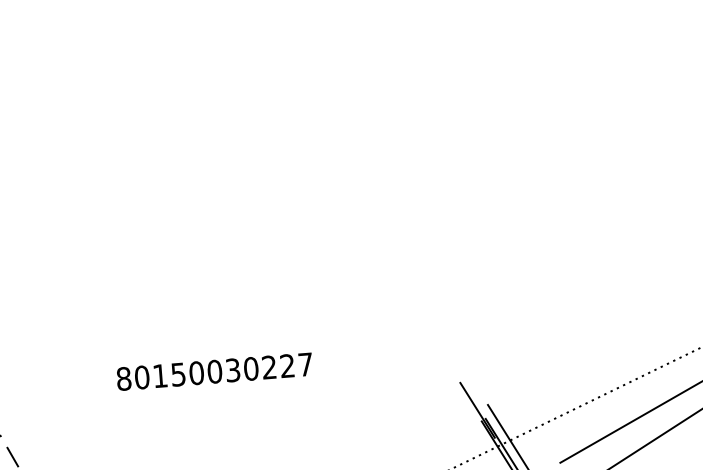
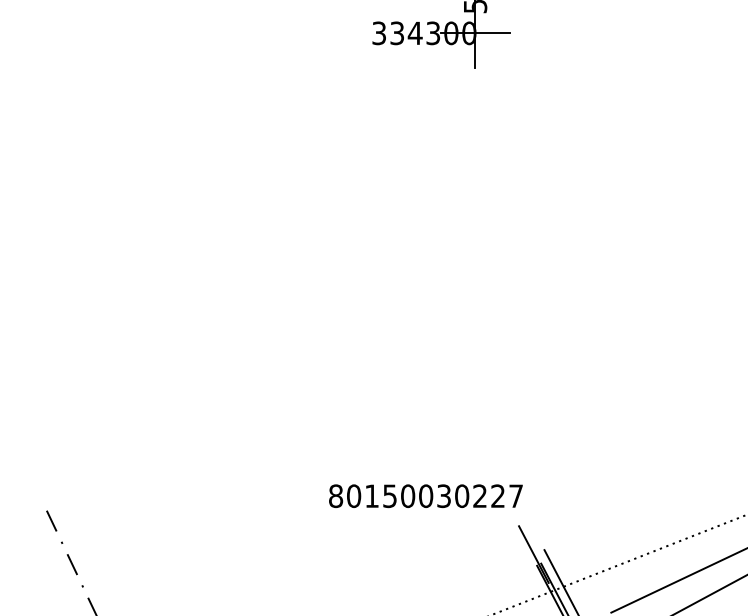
text: (214, 372) -> (425, 496), moved

